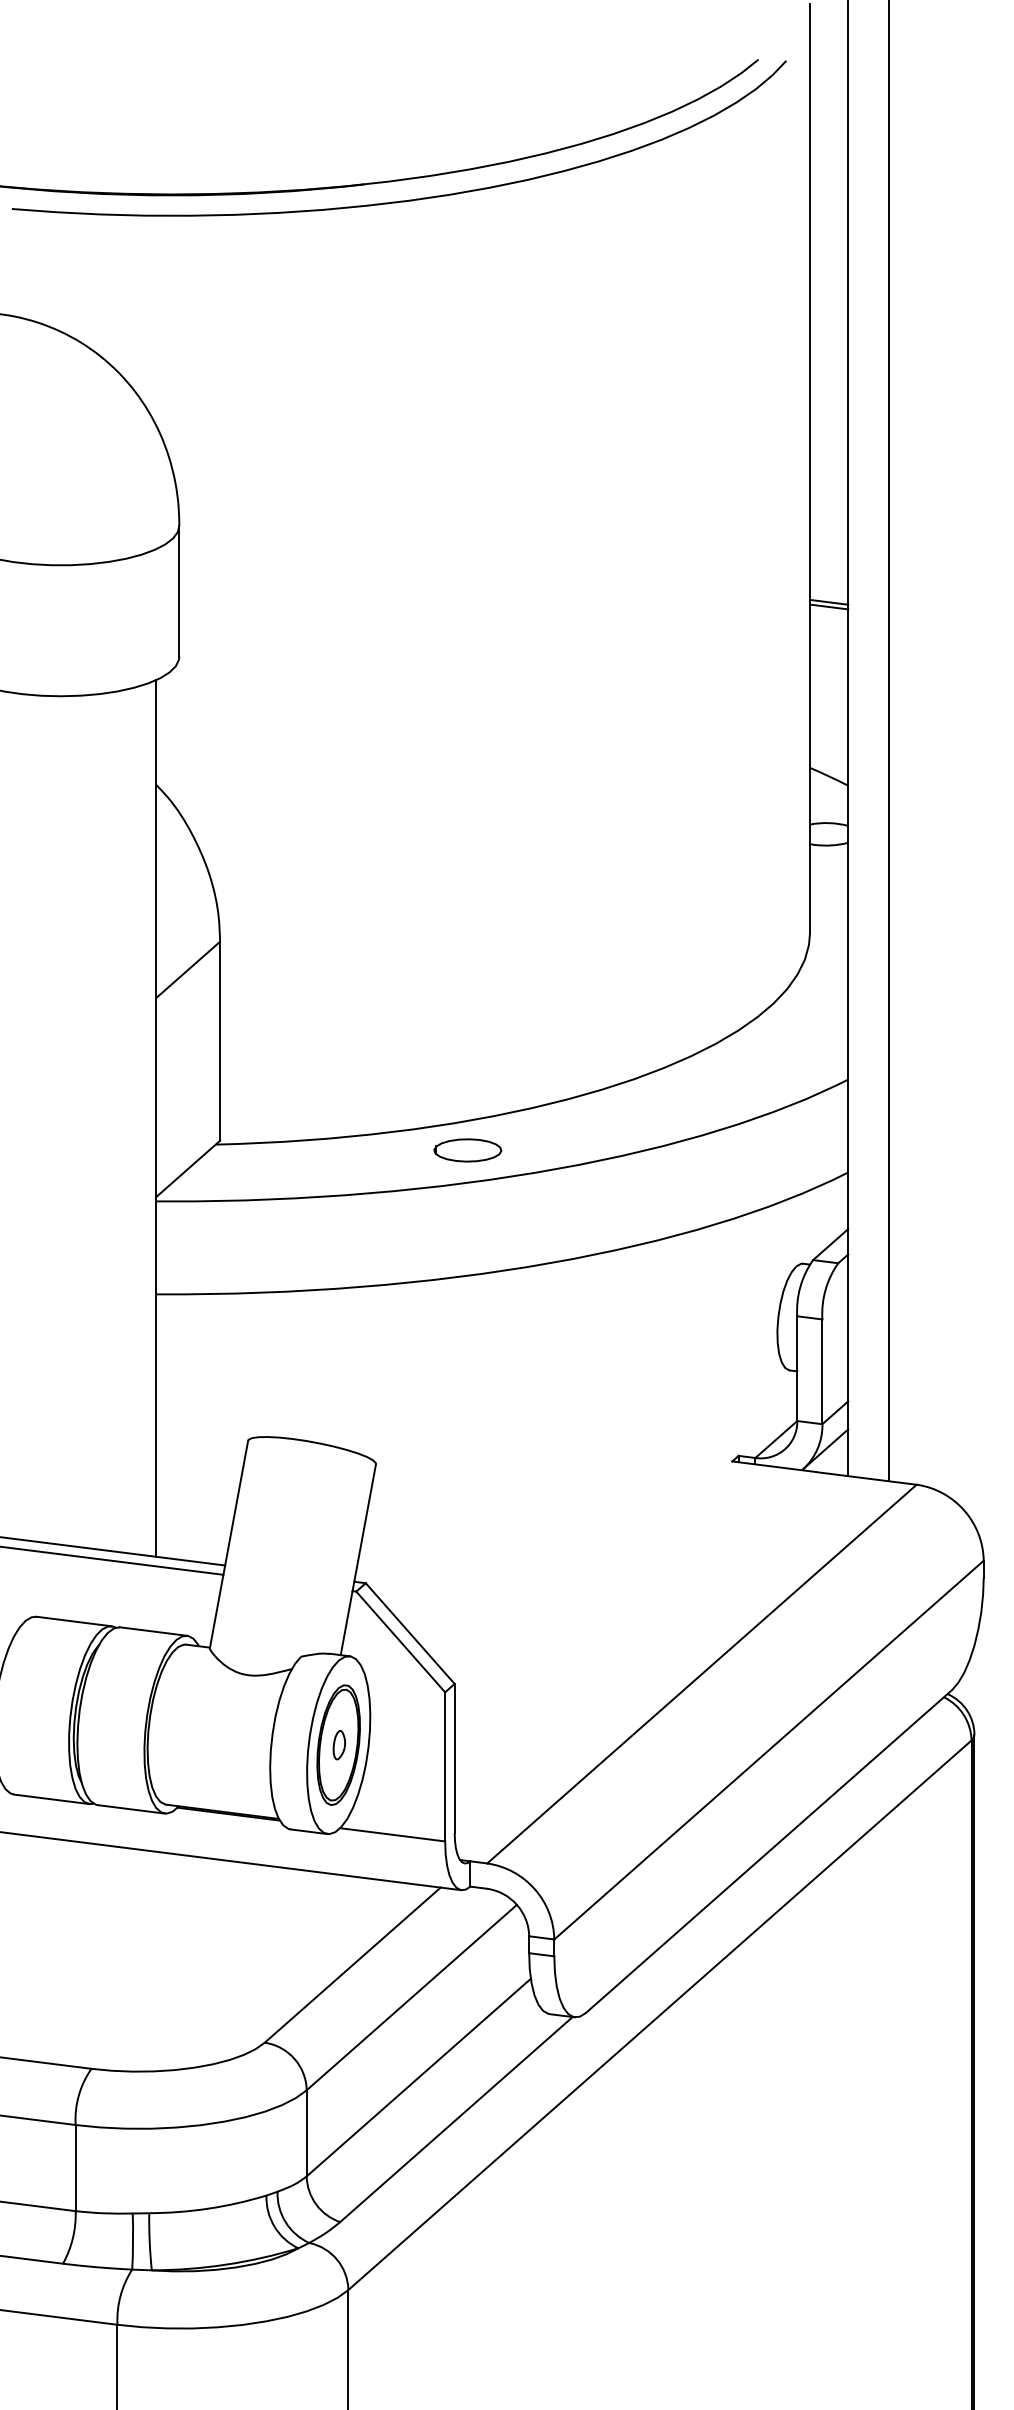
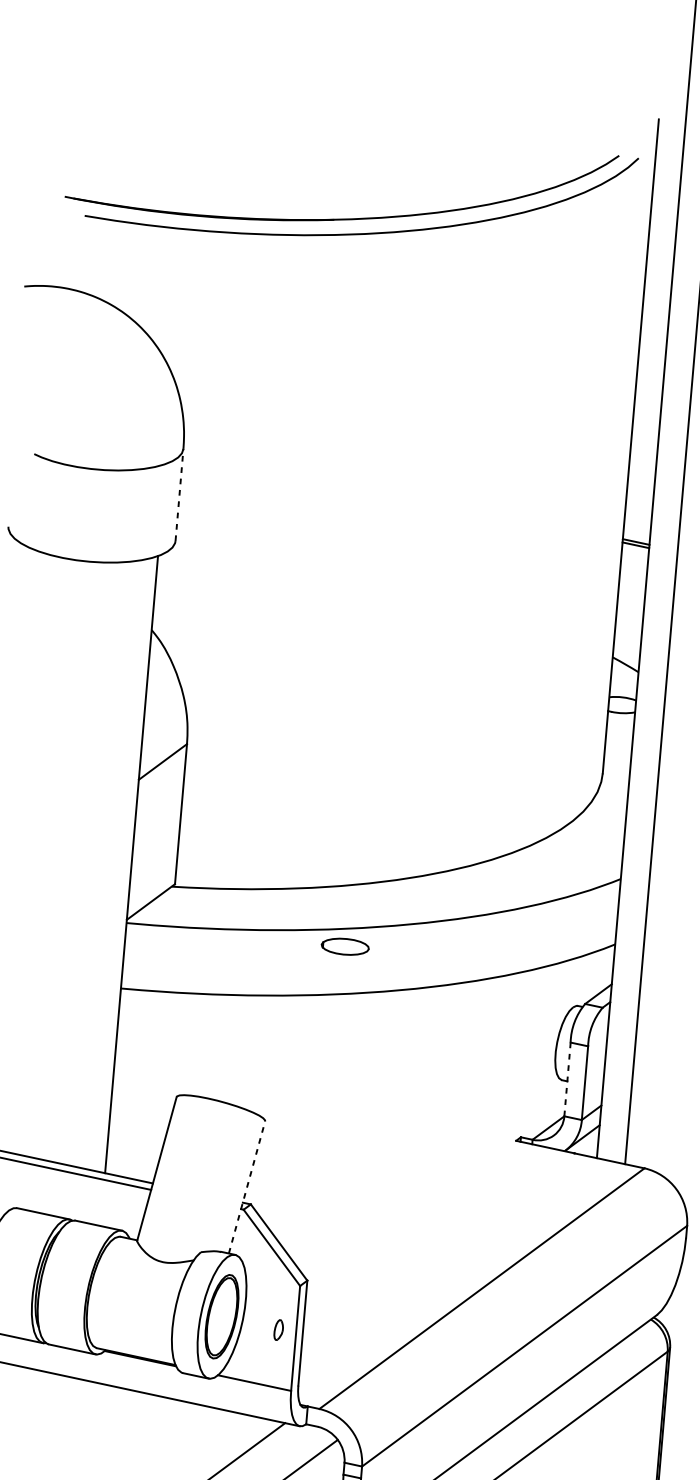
line: (179, 590) -> (179, 494), solid -> dashed
part: (467, 1150) -> (345, 946), moved
line: (797, 1368) -> (567, 1079), solid -> dashed
line: (358, 1559) -> (247, 1187), solid -> dashed
part: (338, 1745) -> (278, 1330), moved

